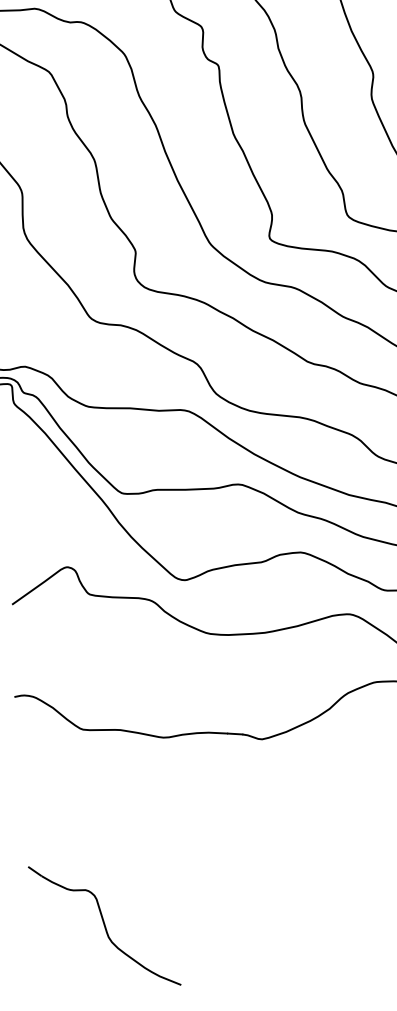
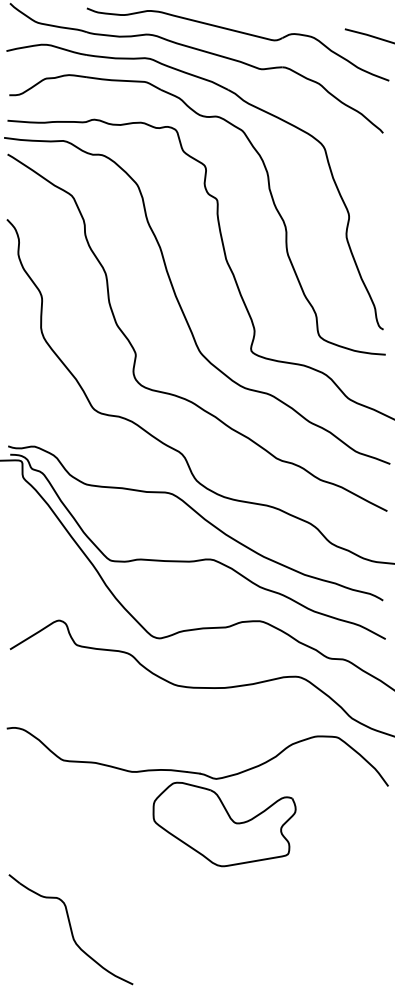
part: (275, 791) -> (224, 824), added

